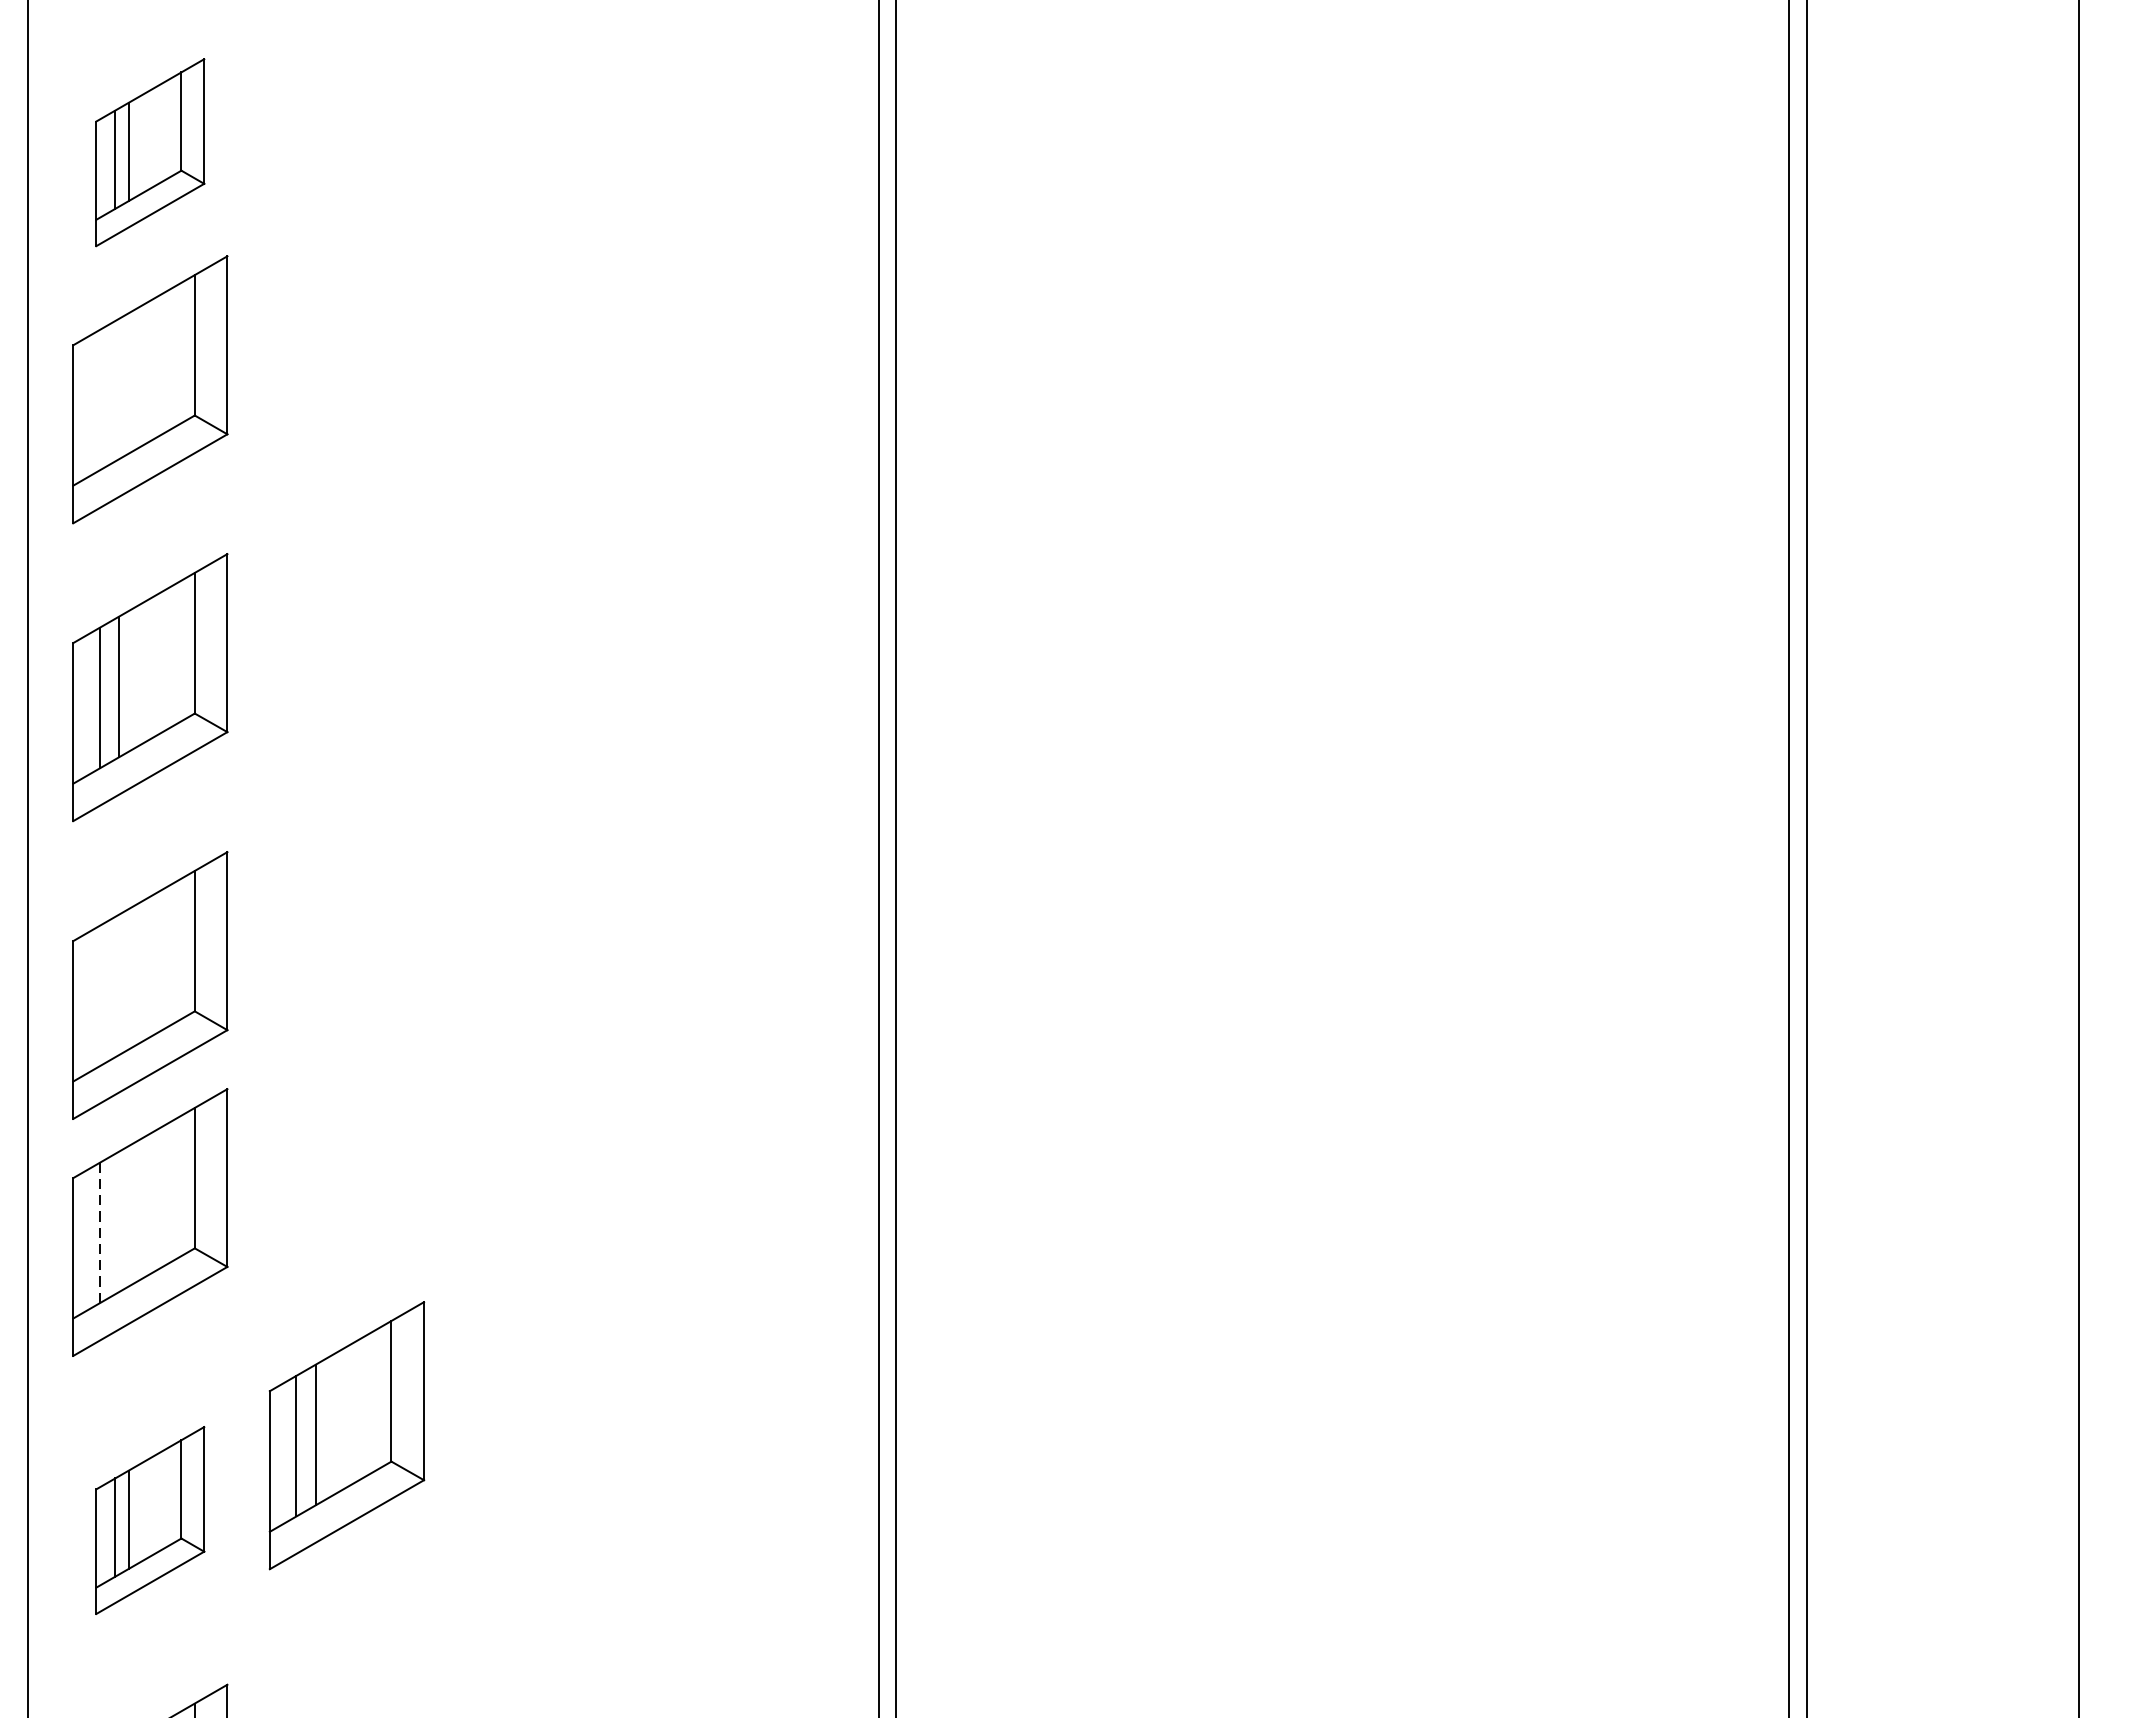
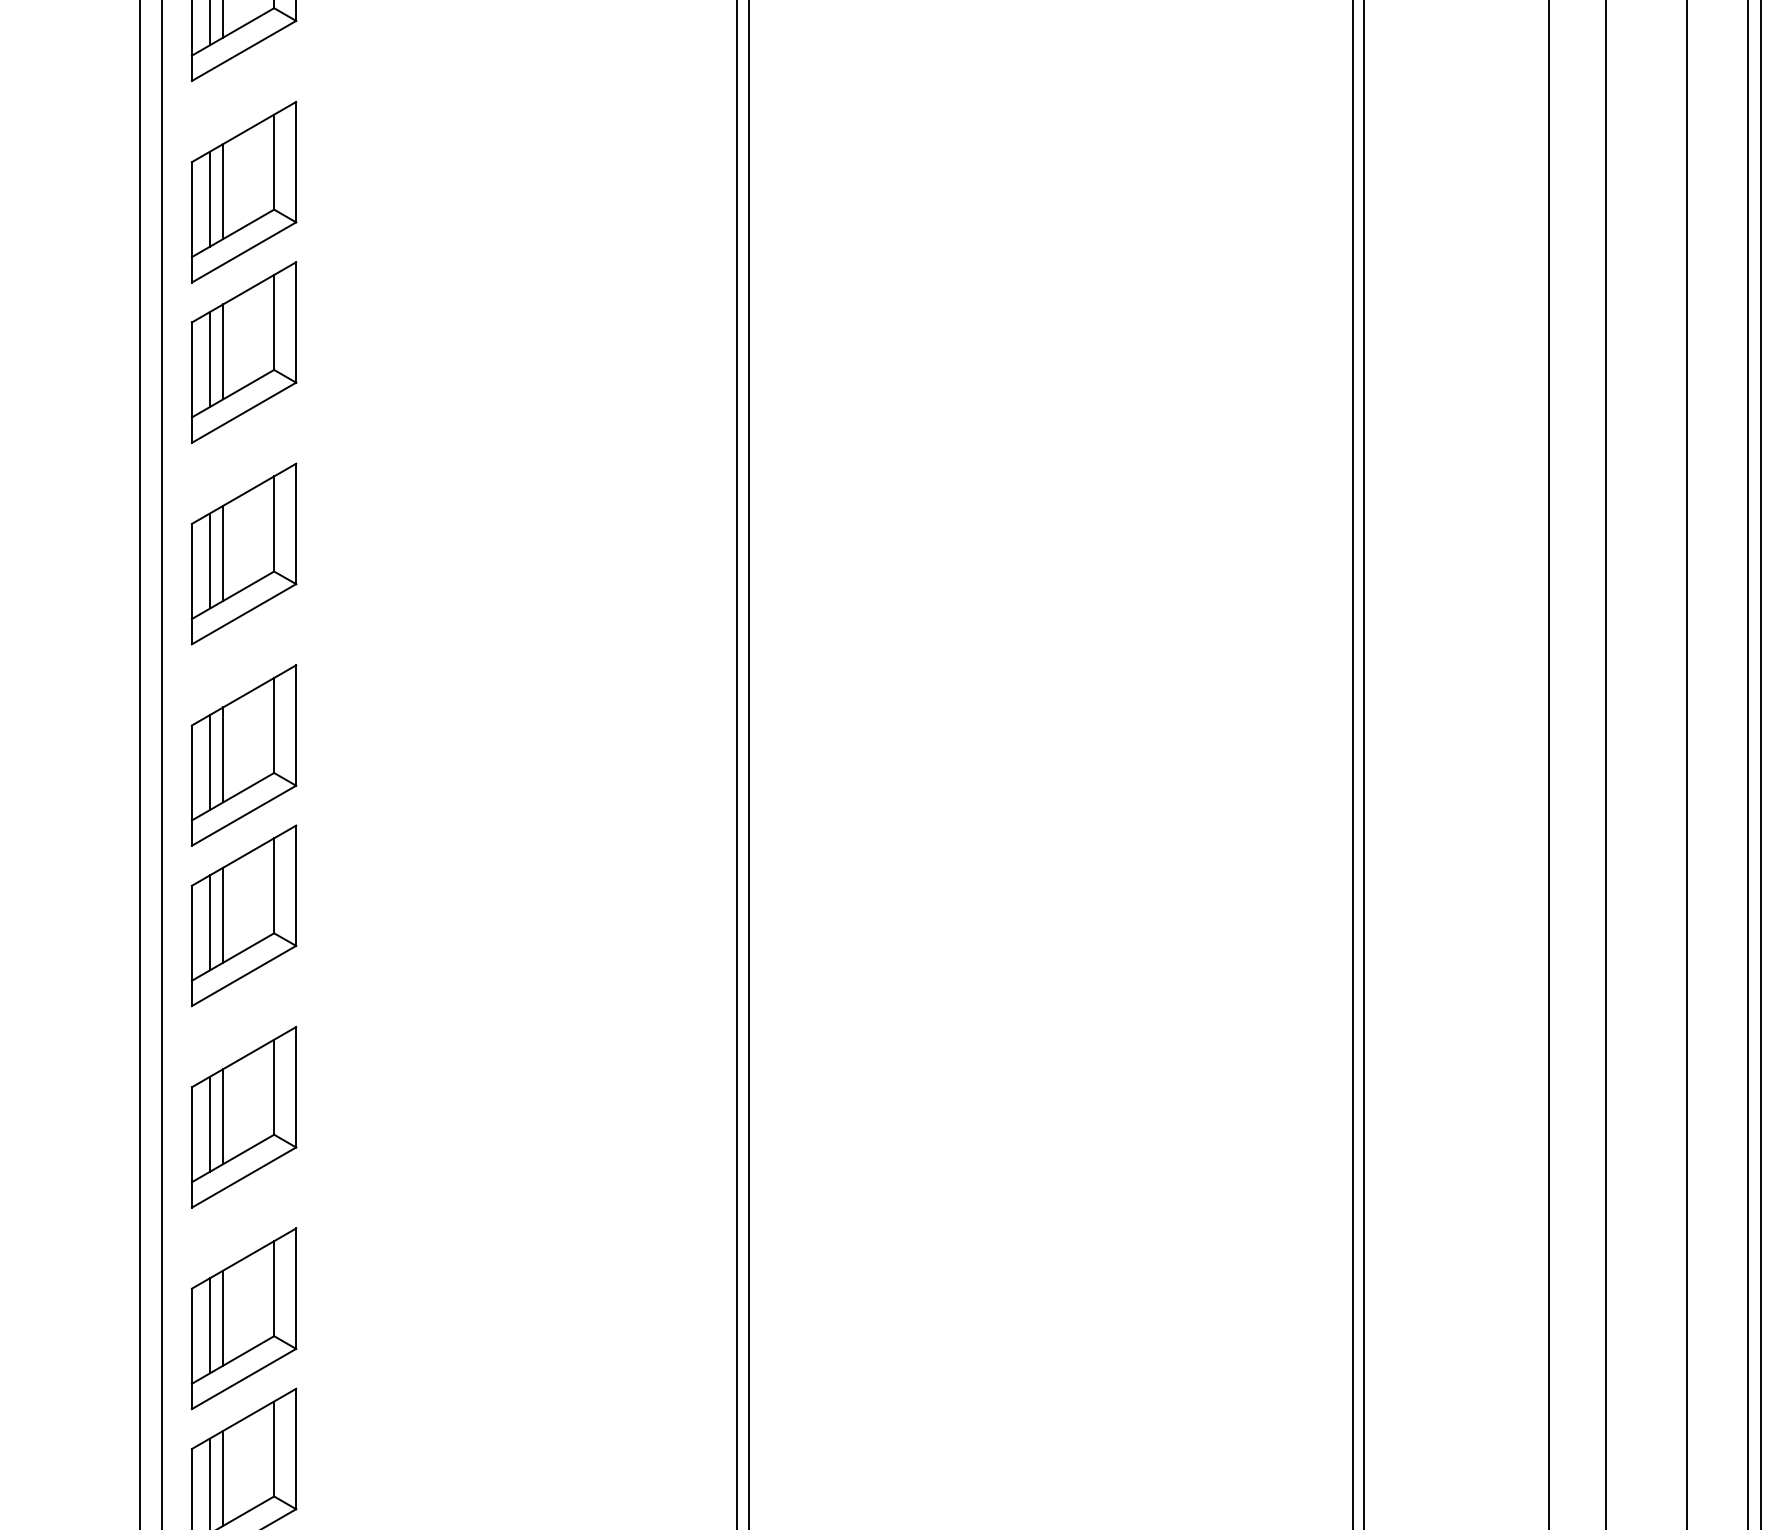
part: (149, 151) -> (243, 191), size x1.43
line: (119, 388) -> (223, 351), added
line: (99, 400) -> (209, 359), added
line: (119, 984) -> (223, 754), added
line: (99, 995) -> (209, 762), added
line: (119, 1220) -> (223, 914), added
line: (99, 1232) -> (209, 922), dashed -> solid
part: (346, 1434) -> (376, 1059), removed
part: (149, 1520) -> (243, 1117), size x1.43

